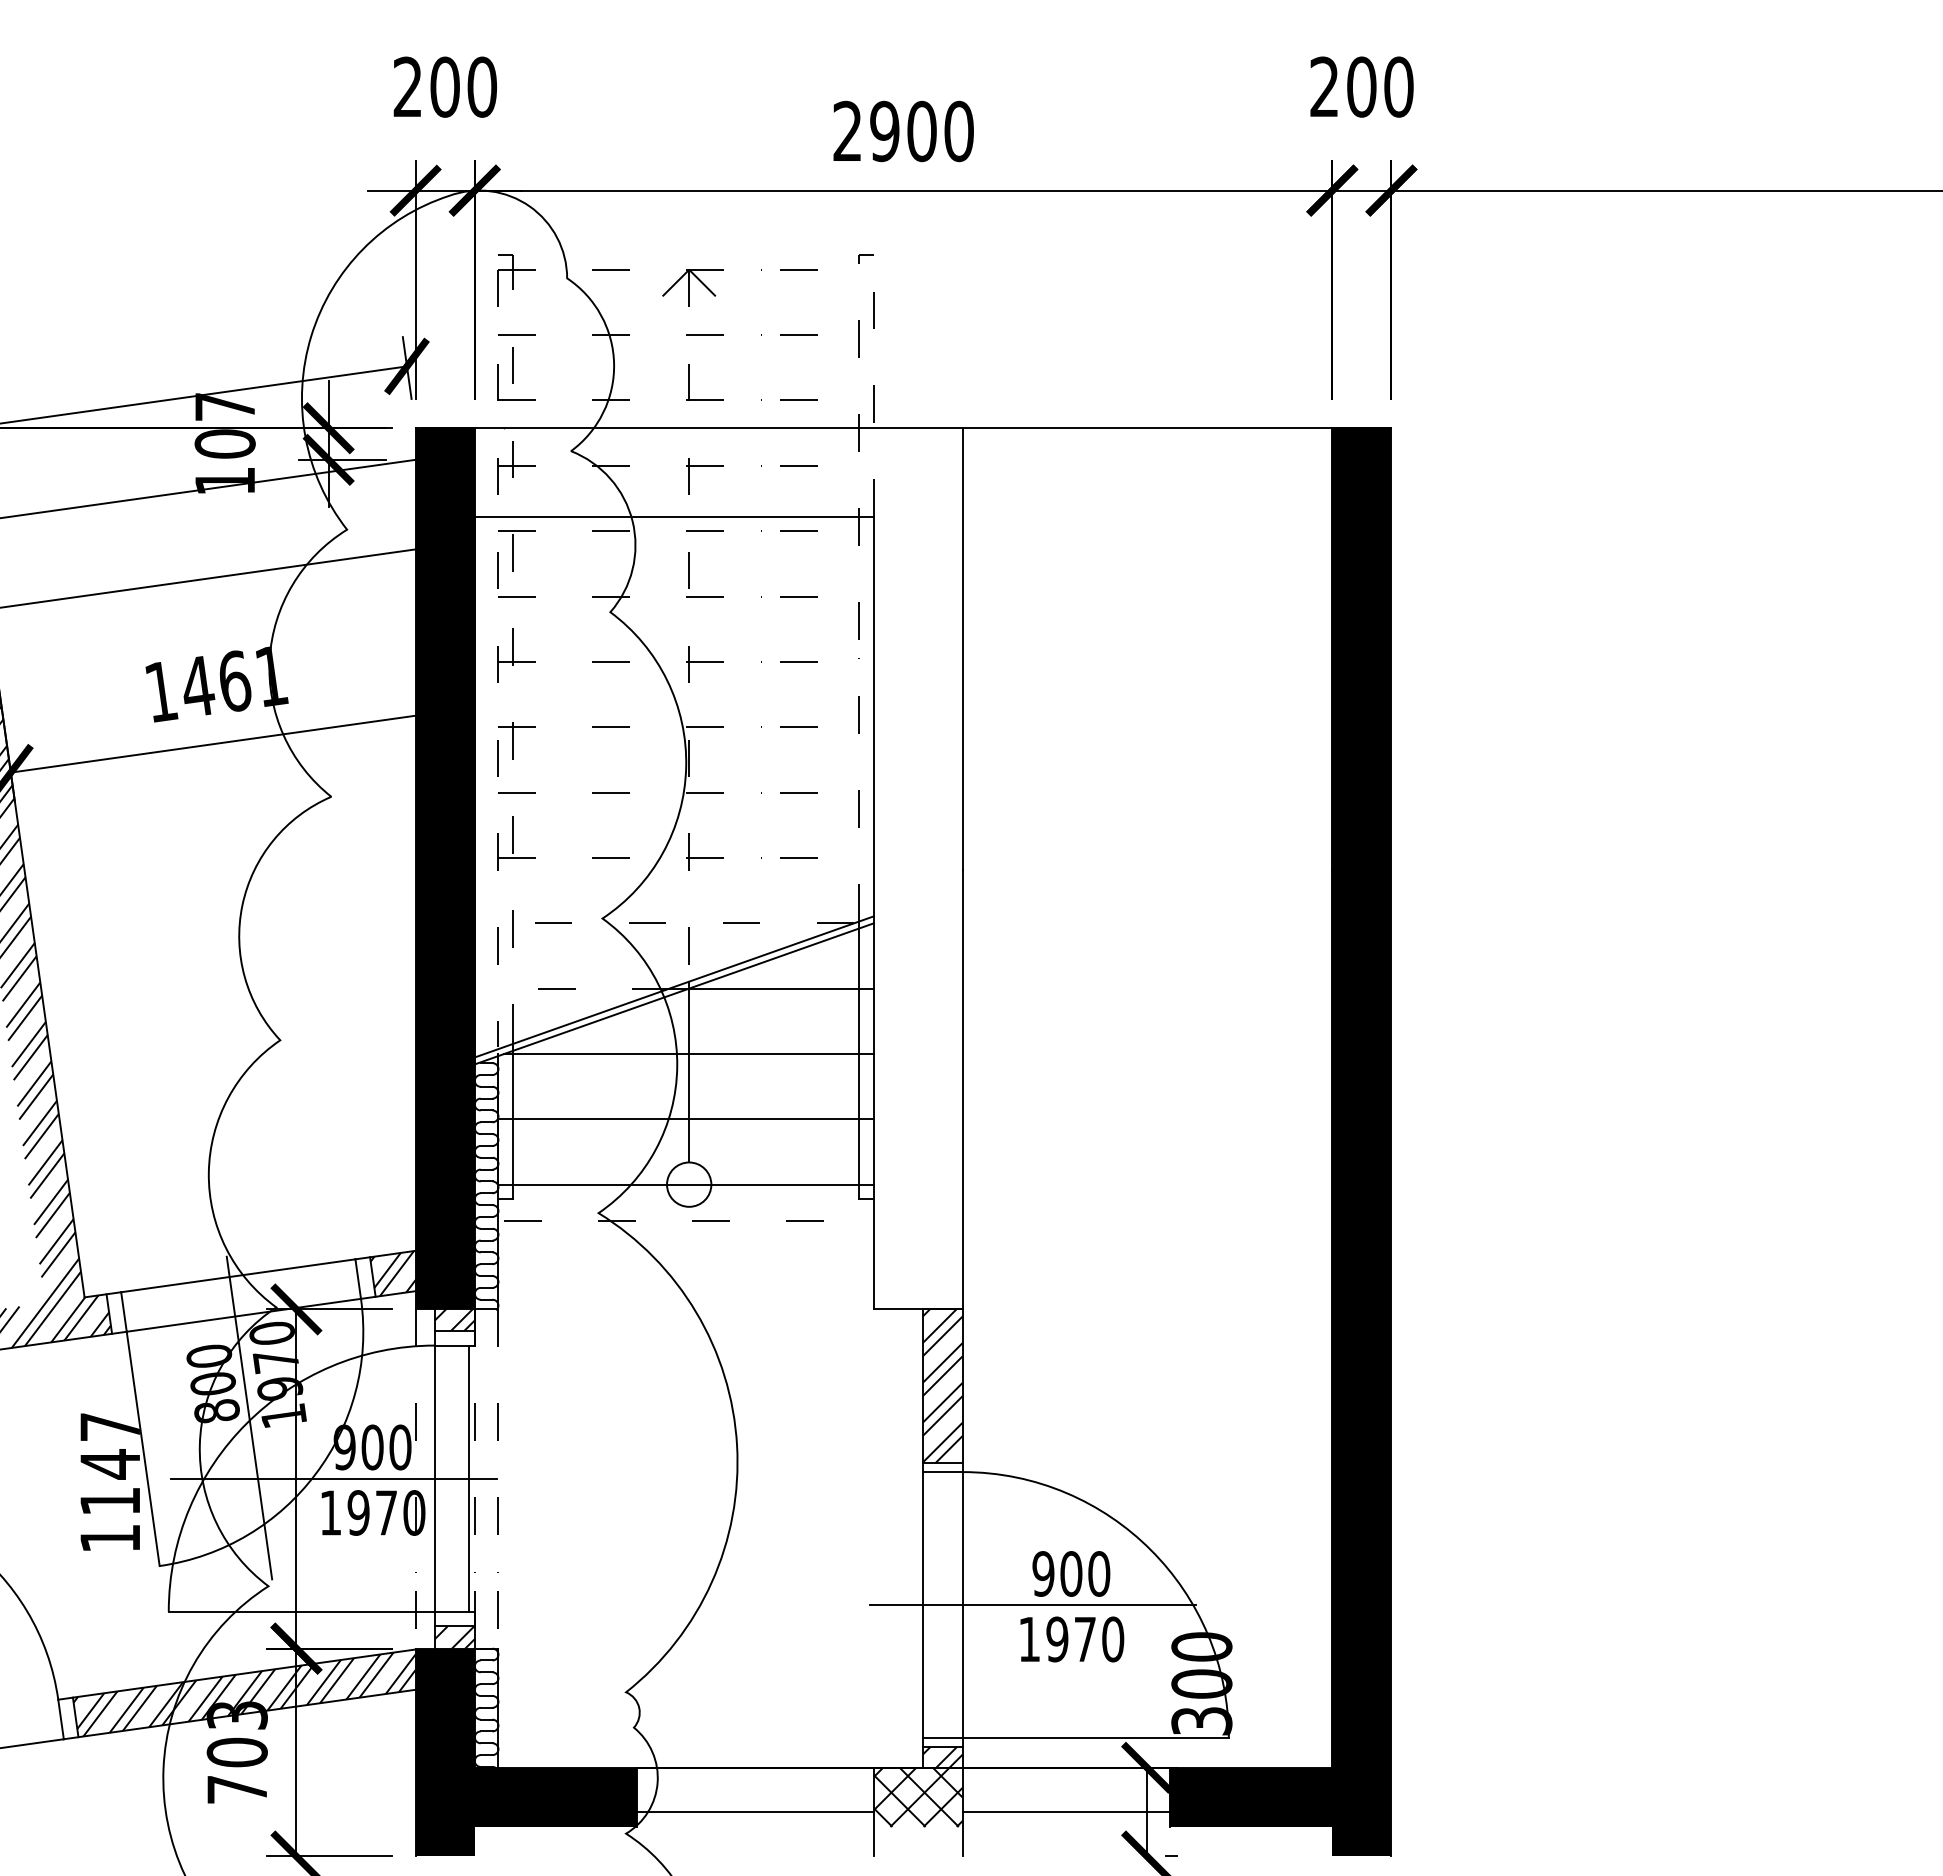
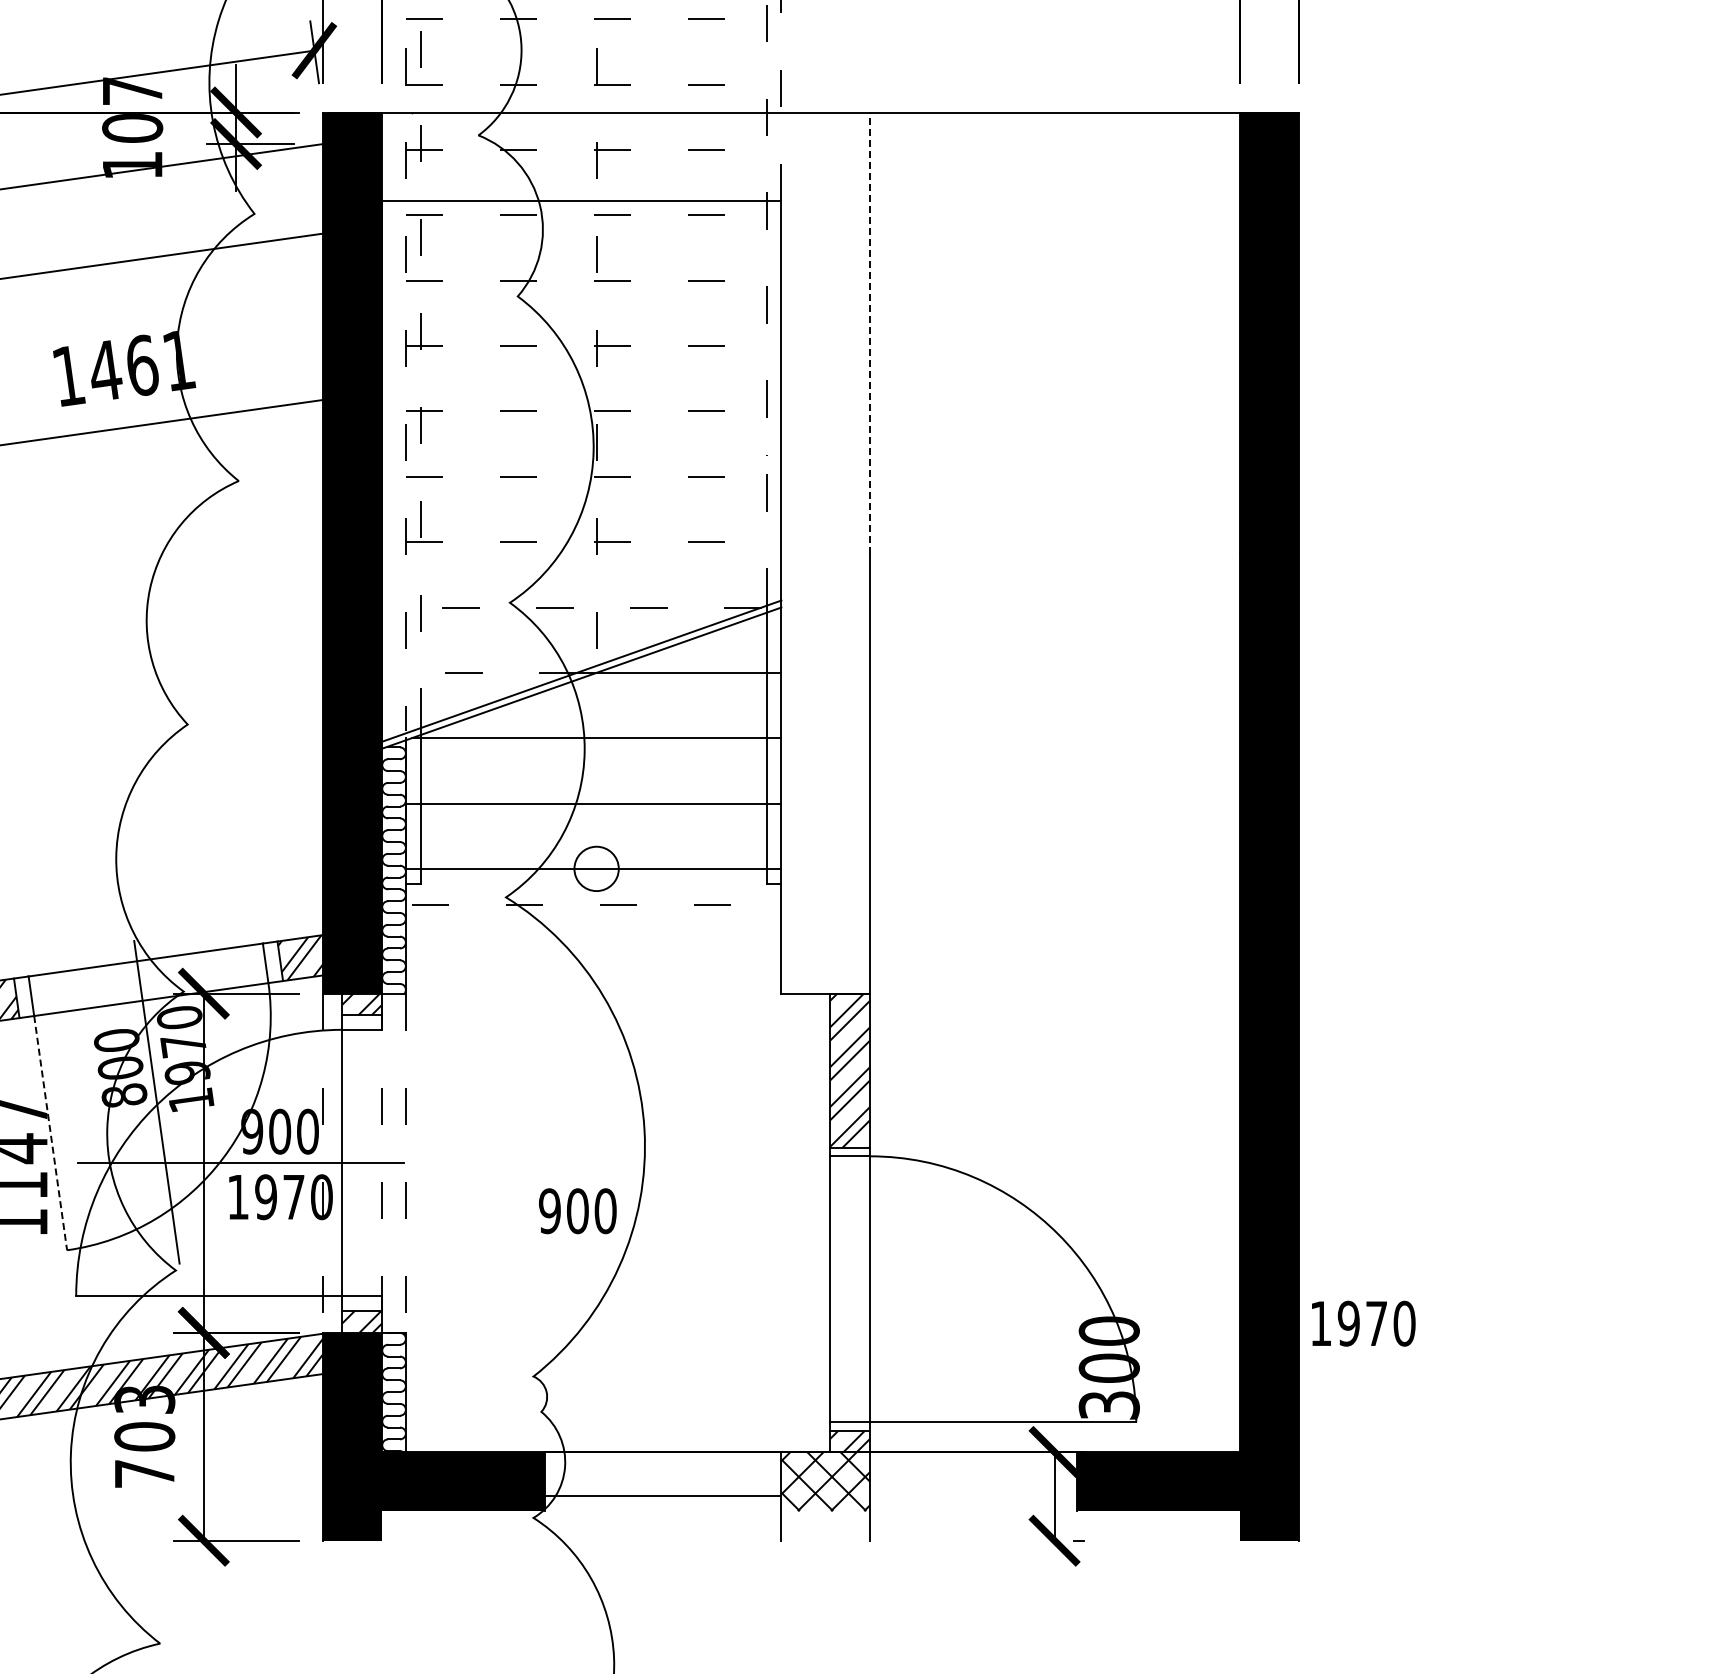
line: (962, 649) -> (869, 333), solid -> dashed
line: (689, 1071) -> (596, 755), removed
line: (143, 1449) -> (50, 1133), solid -> dashed
line: (468, 1478) -> (375, 1162), removed
text: (1071, 1573) -> (577, 1210), moved
line: (1032, 1605) -> (939, 1289), removed
text: (1072, 1639) -> (1363, 1323), moved
line: (1065, 1812) -> (972, 1496), removed

